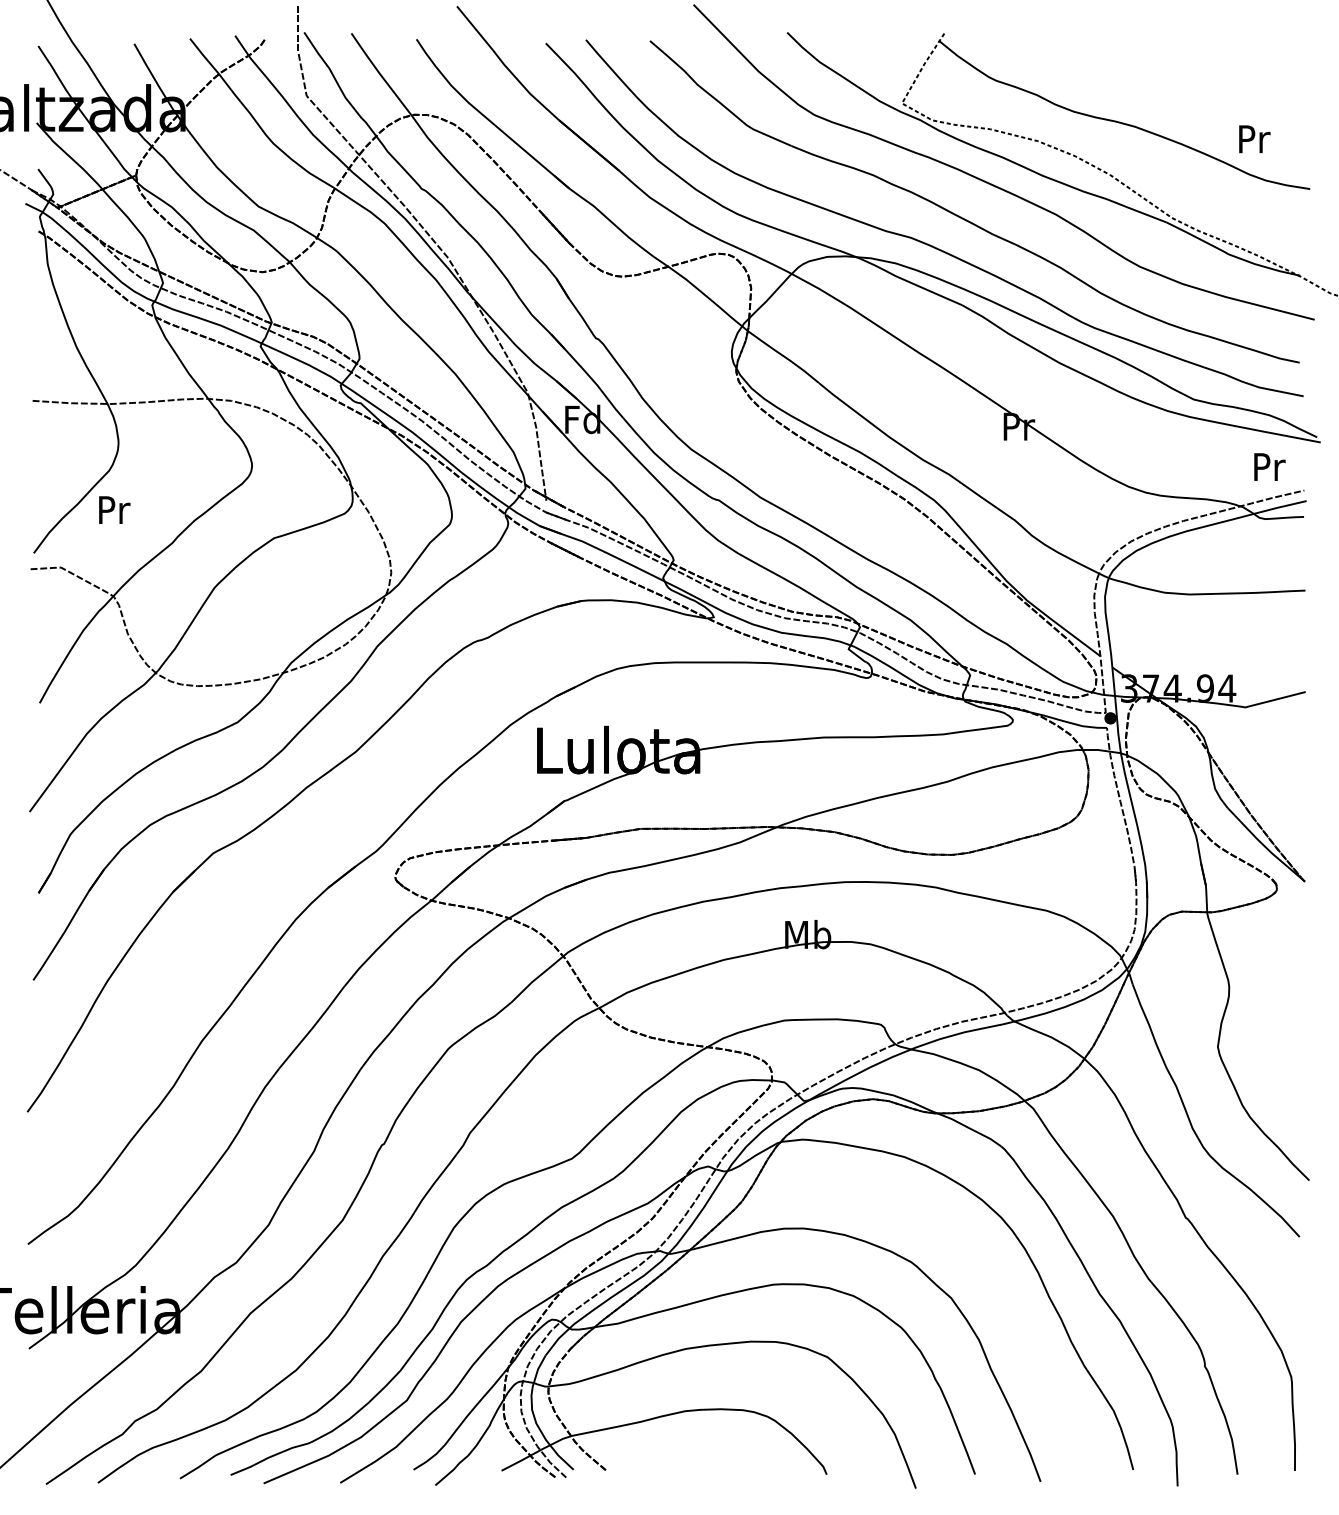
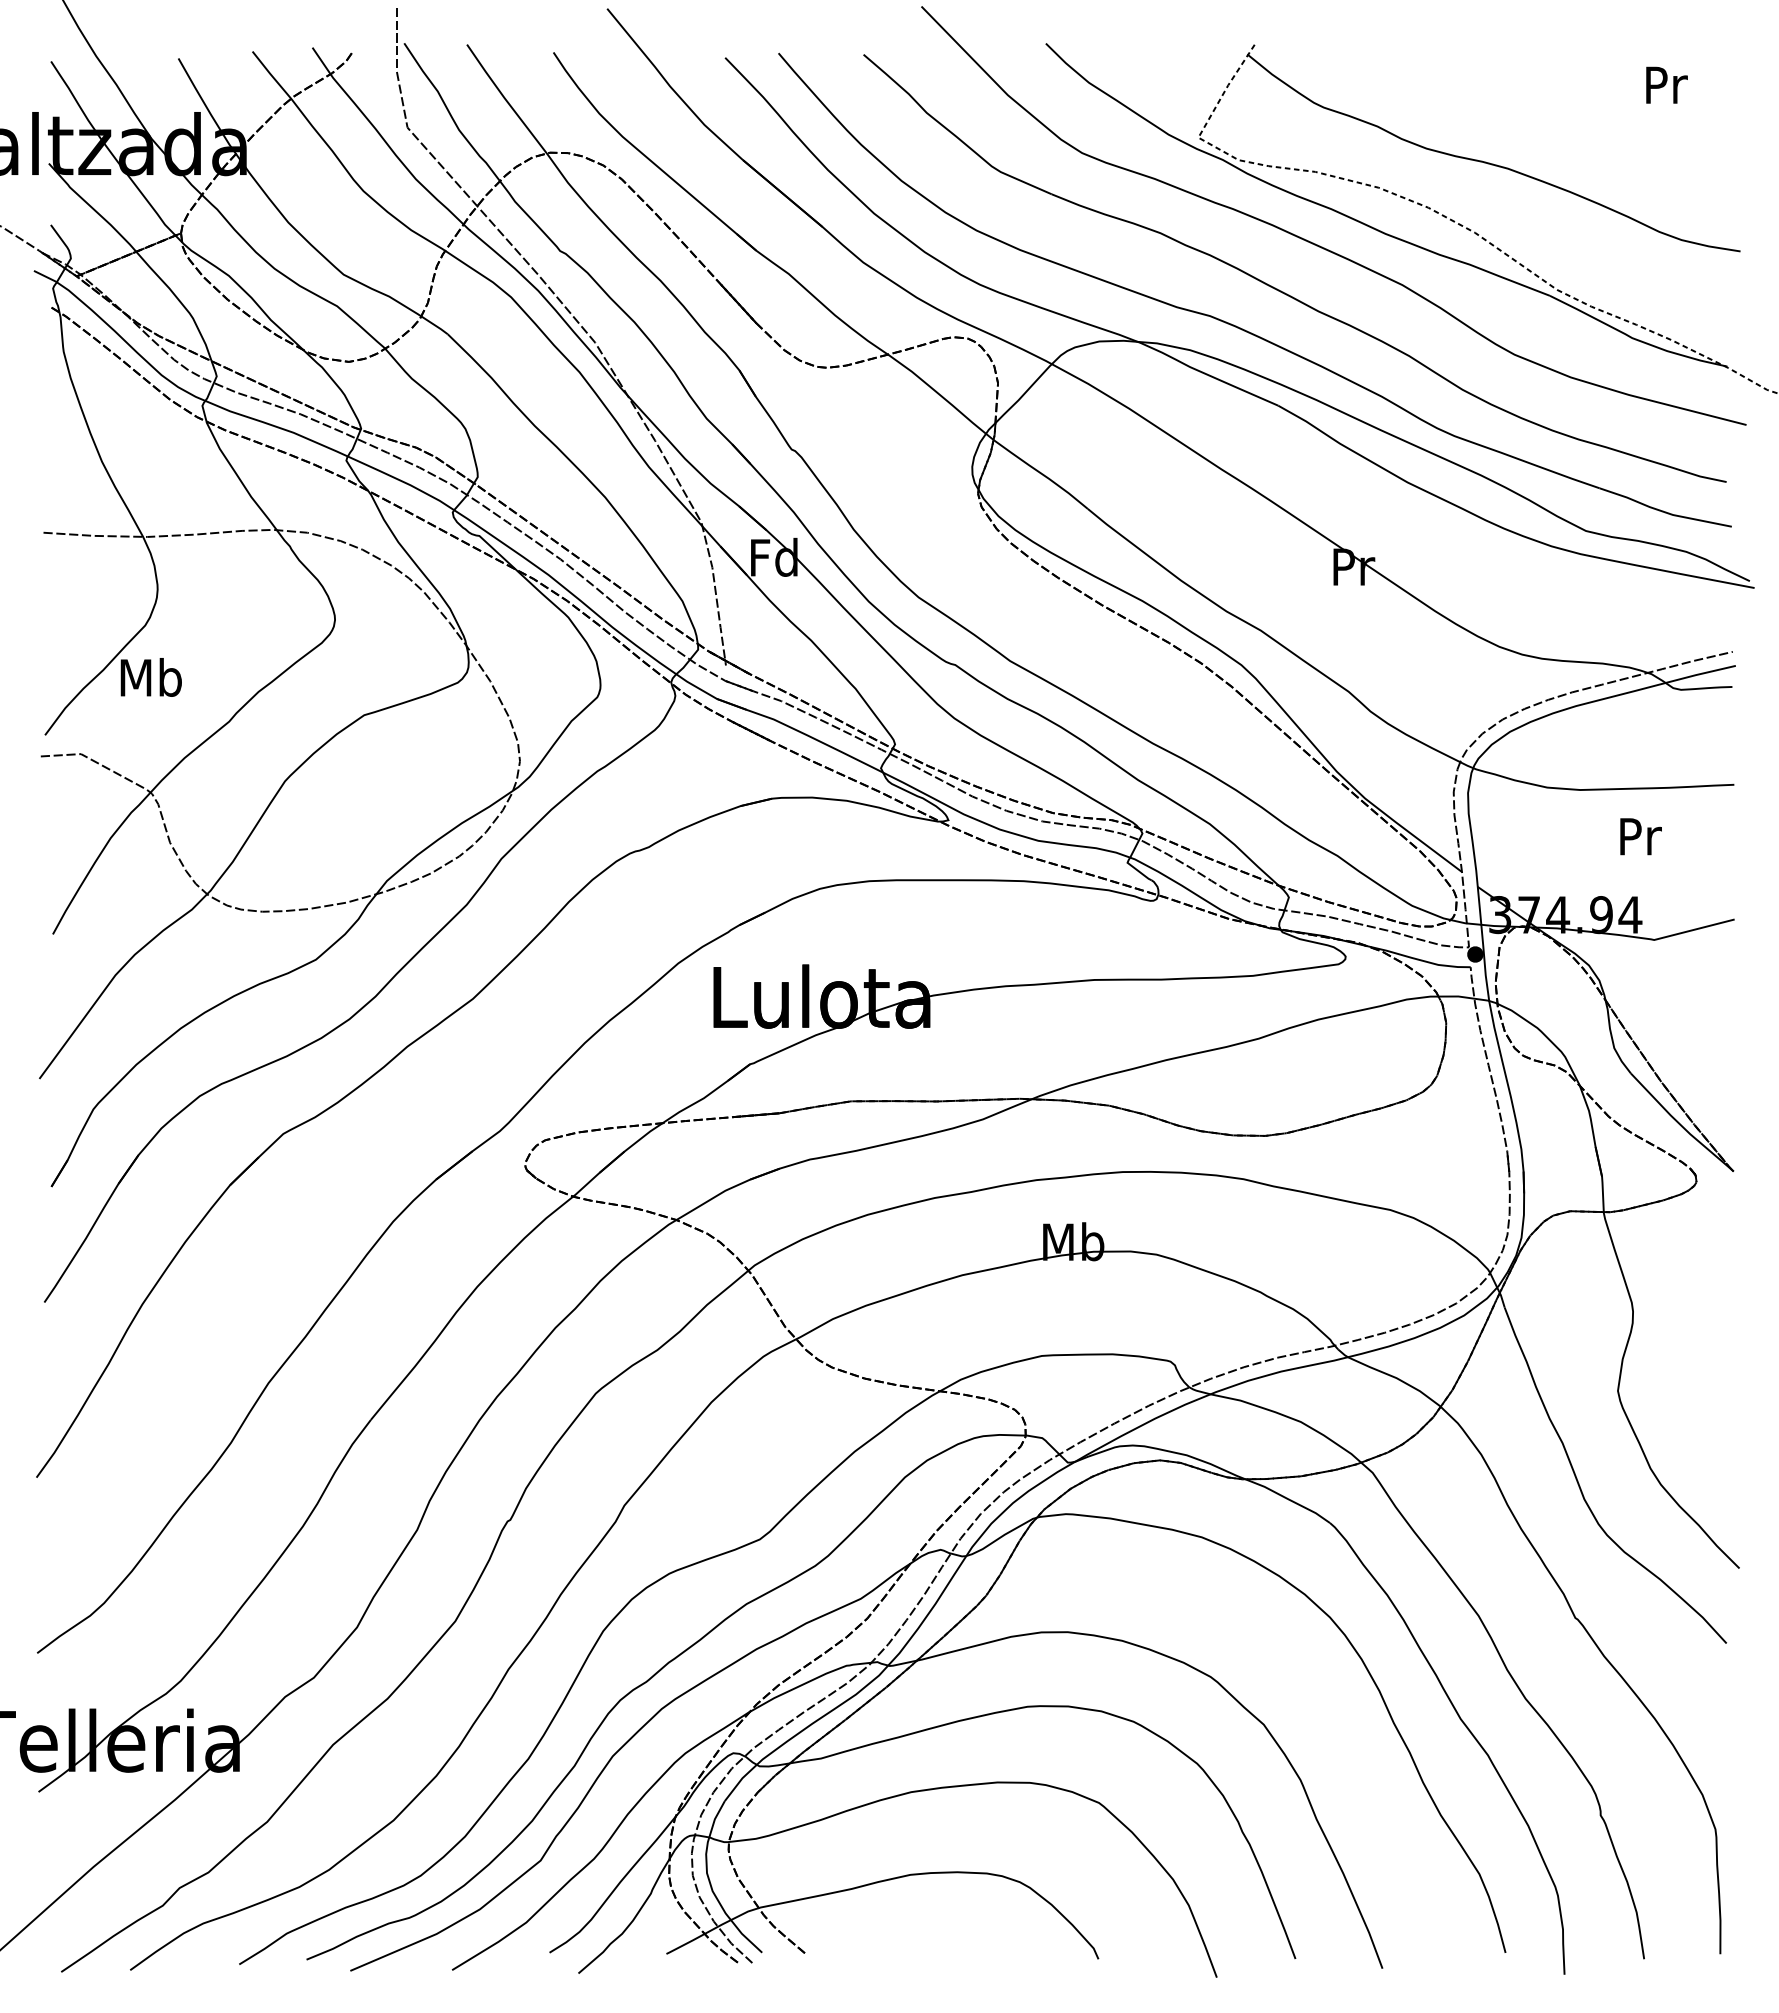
text: (1254, 138) -> (1666, 84), moved
text: (1269, 466) -> (1640, 836), moved
text: (113, 509) -> (150, 677), Pr -> Mb

